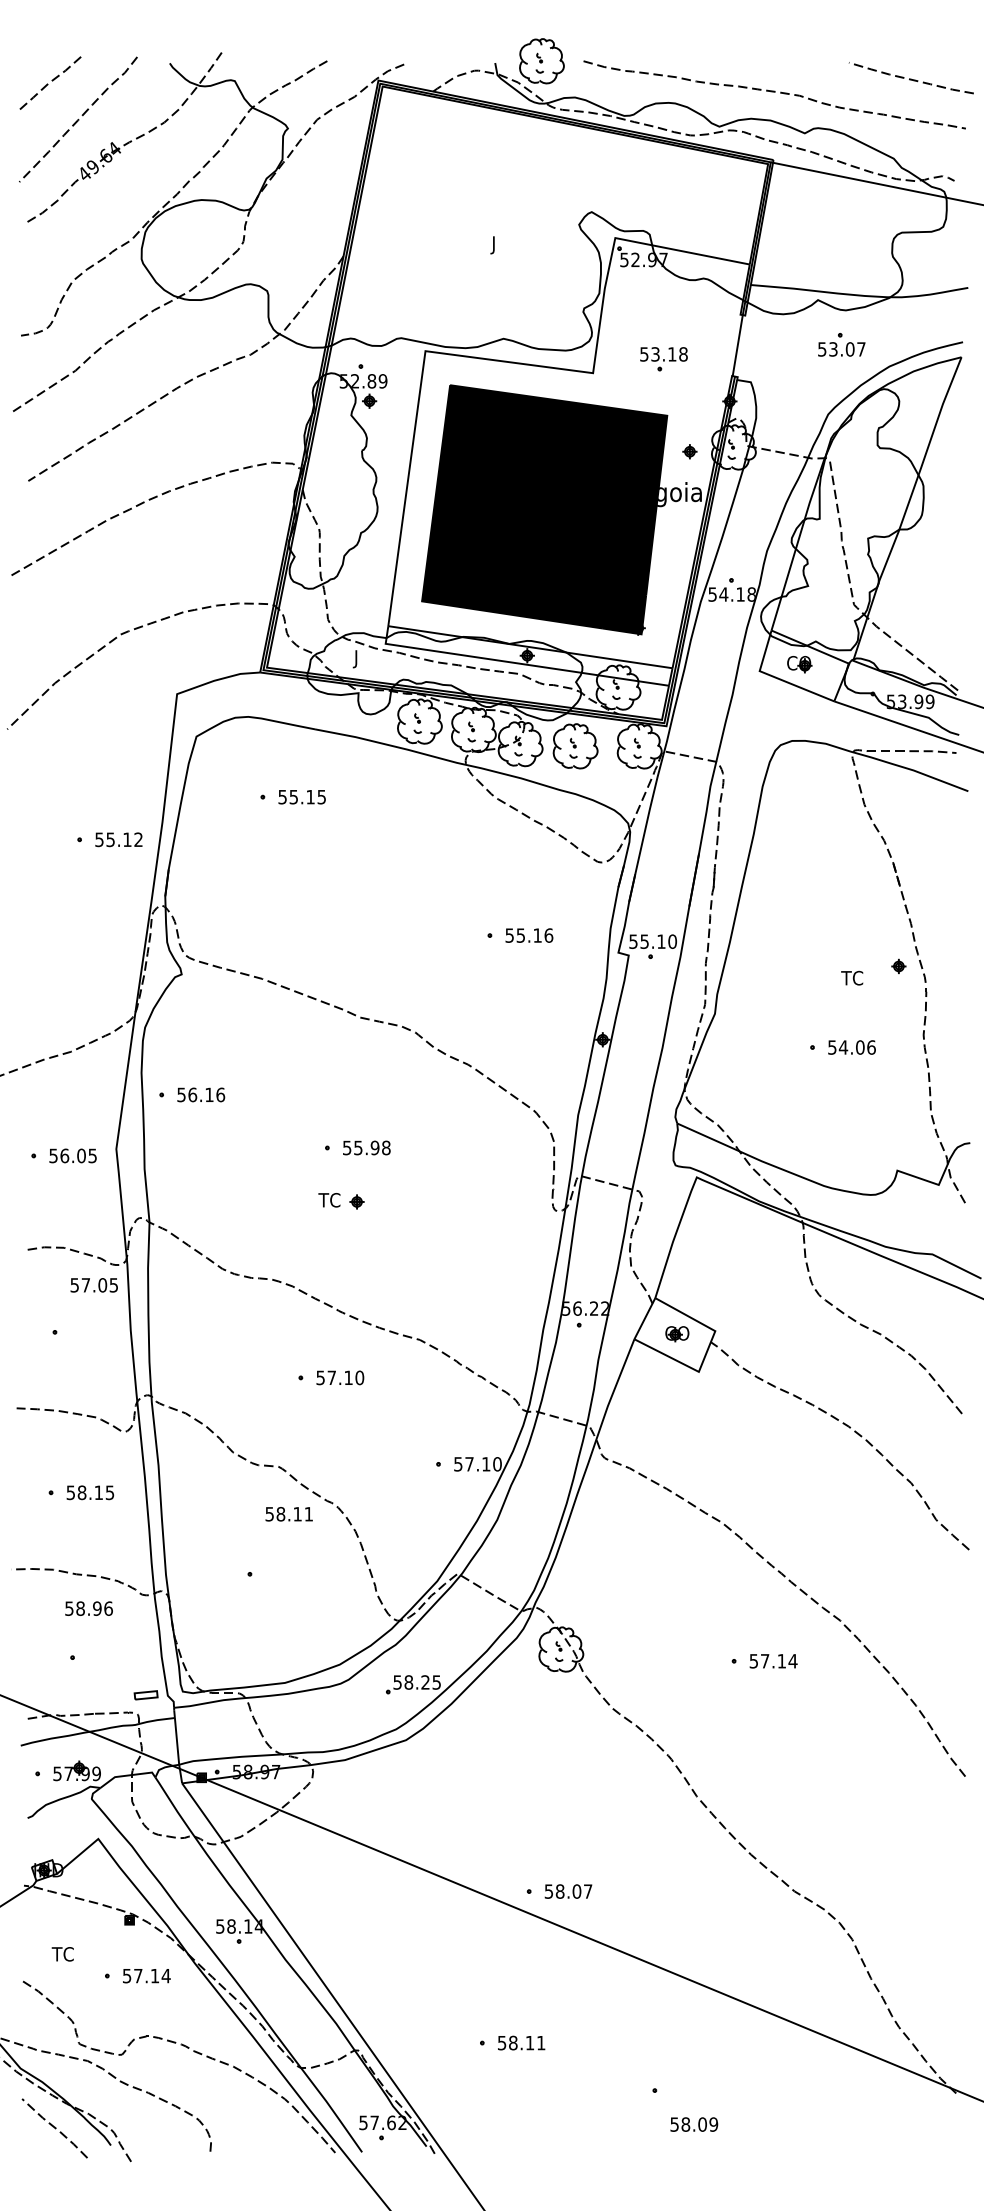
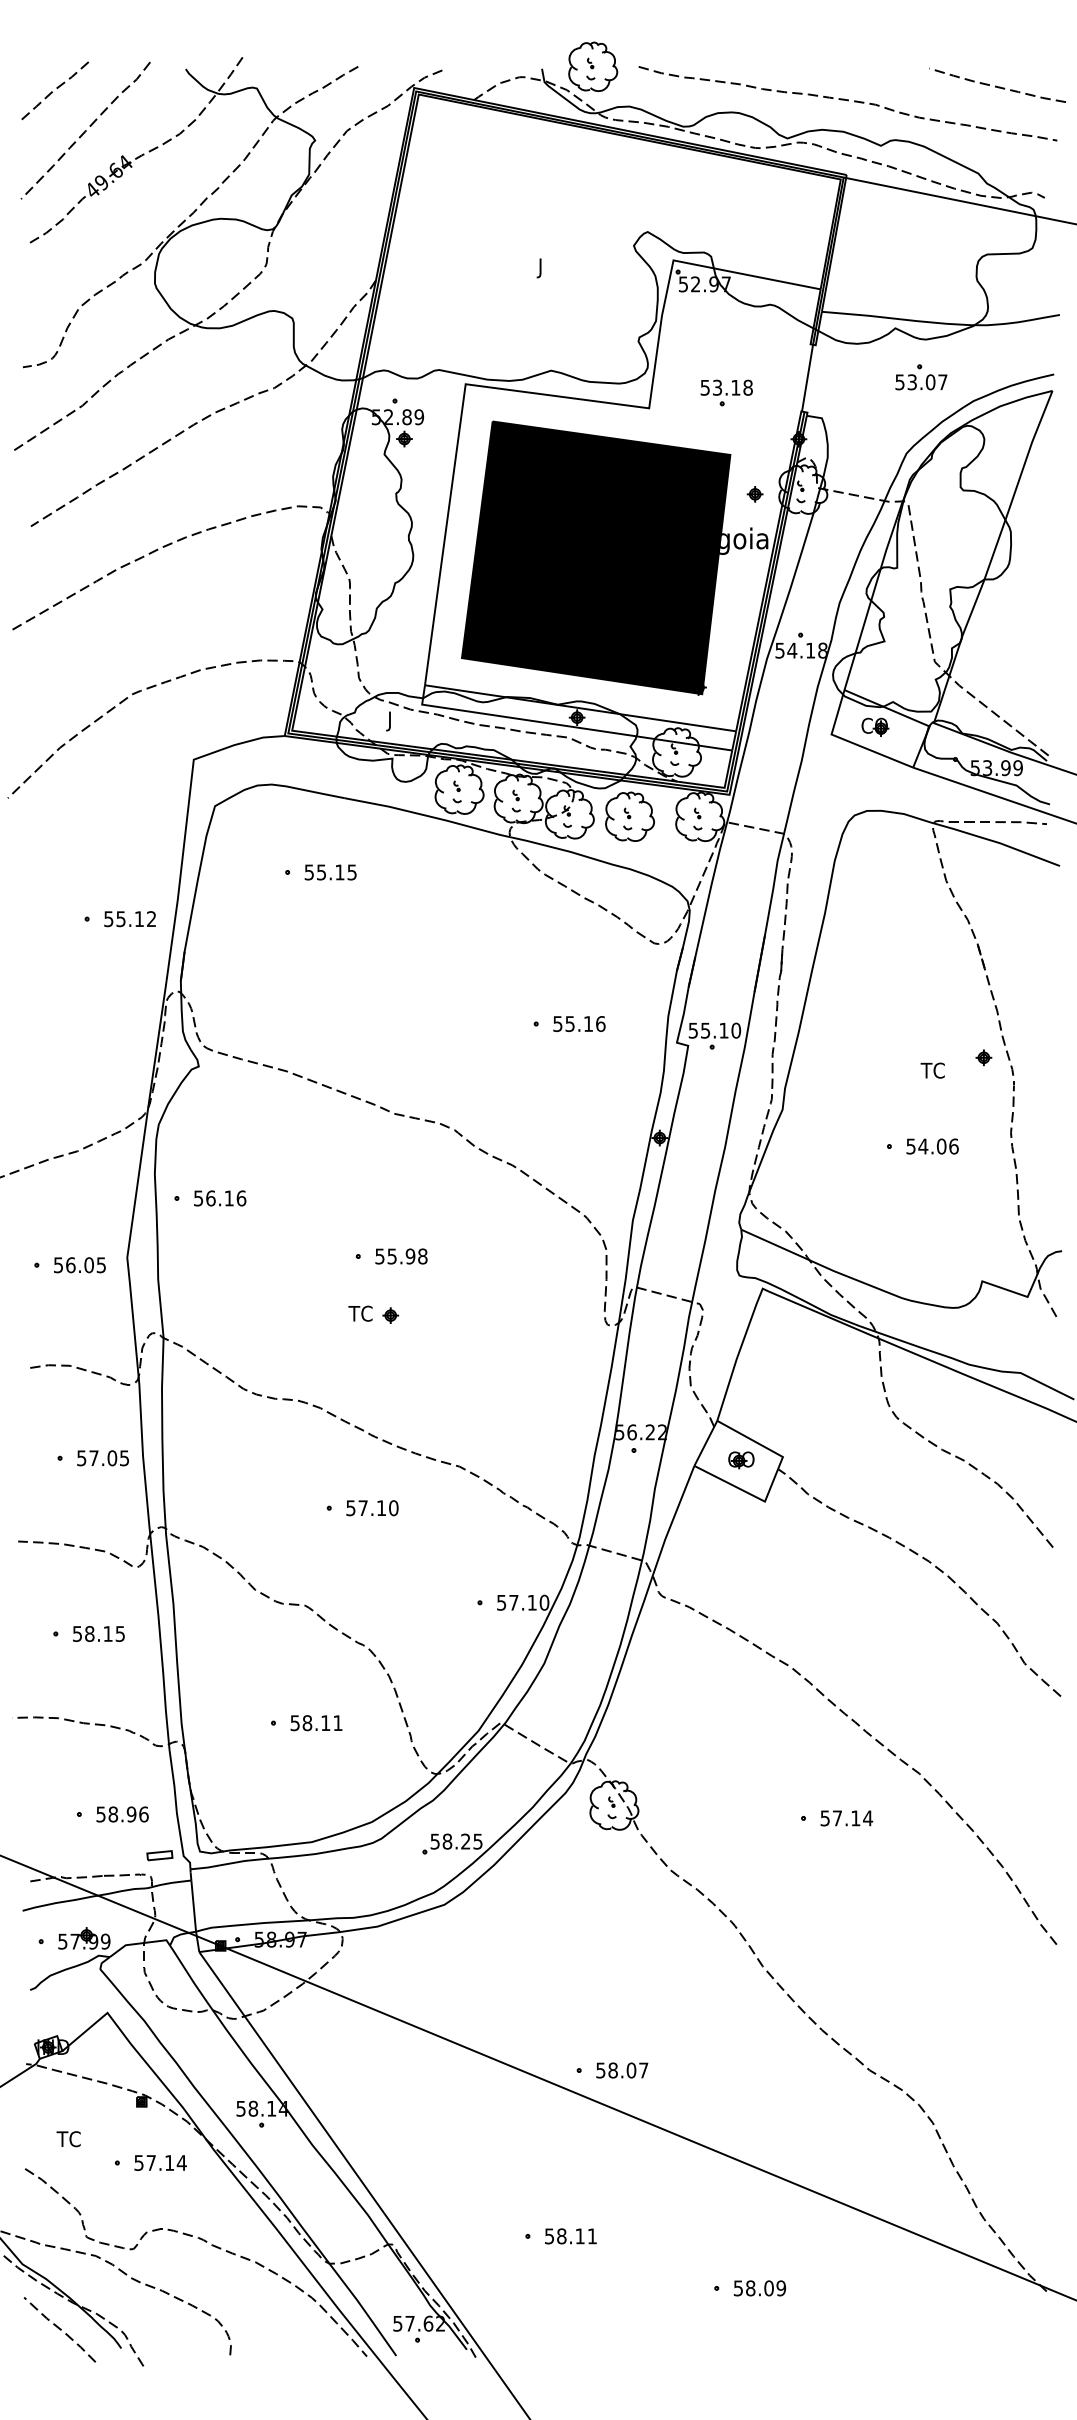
text: (93, 1285) -> (102, 1458), moved
text: (288, 1514) -> (315, 1723), moved
text: (88, 1608) -> (121, 1814), moved
text: (694, 2124) -> (760, 2288), moved

